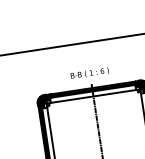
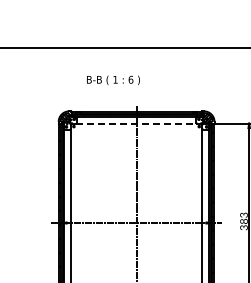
text: (89, 72) -> (113, 79), moved
line: (94, 96) -> (137, 123), solid -> dashed

